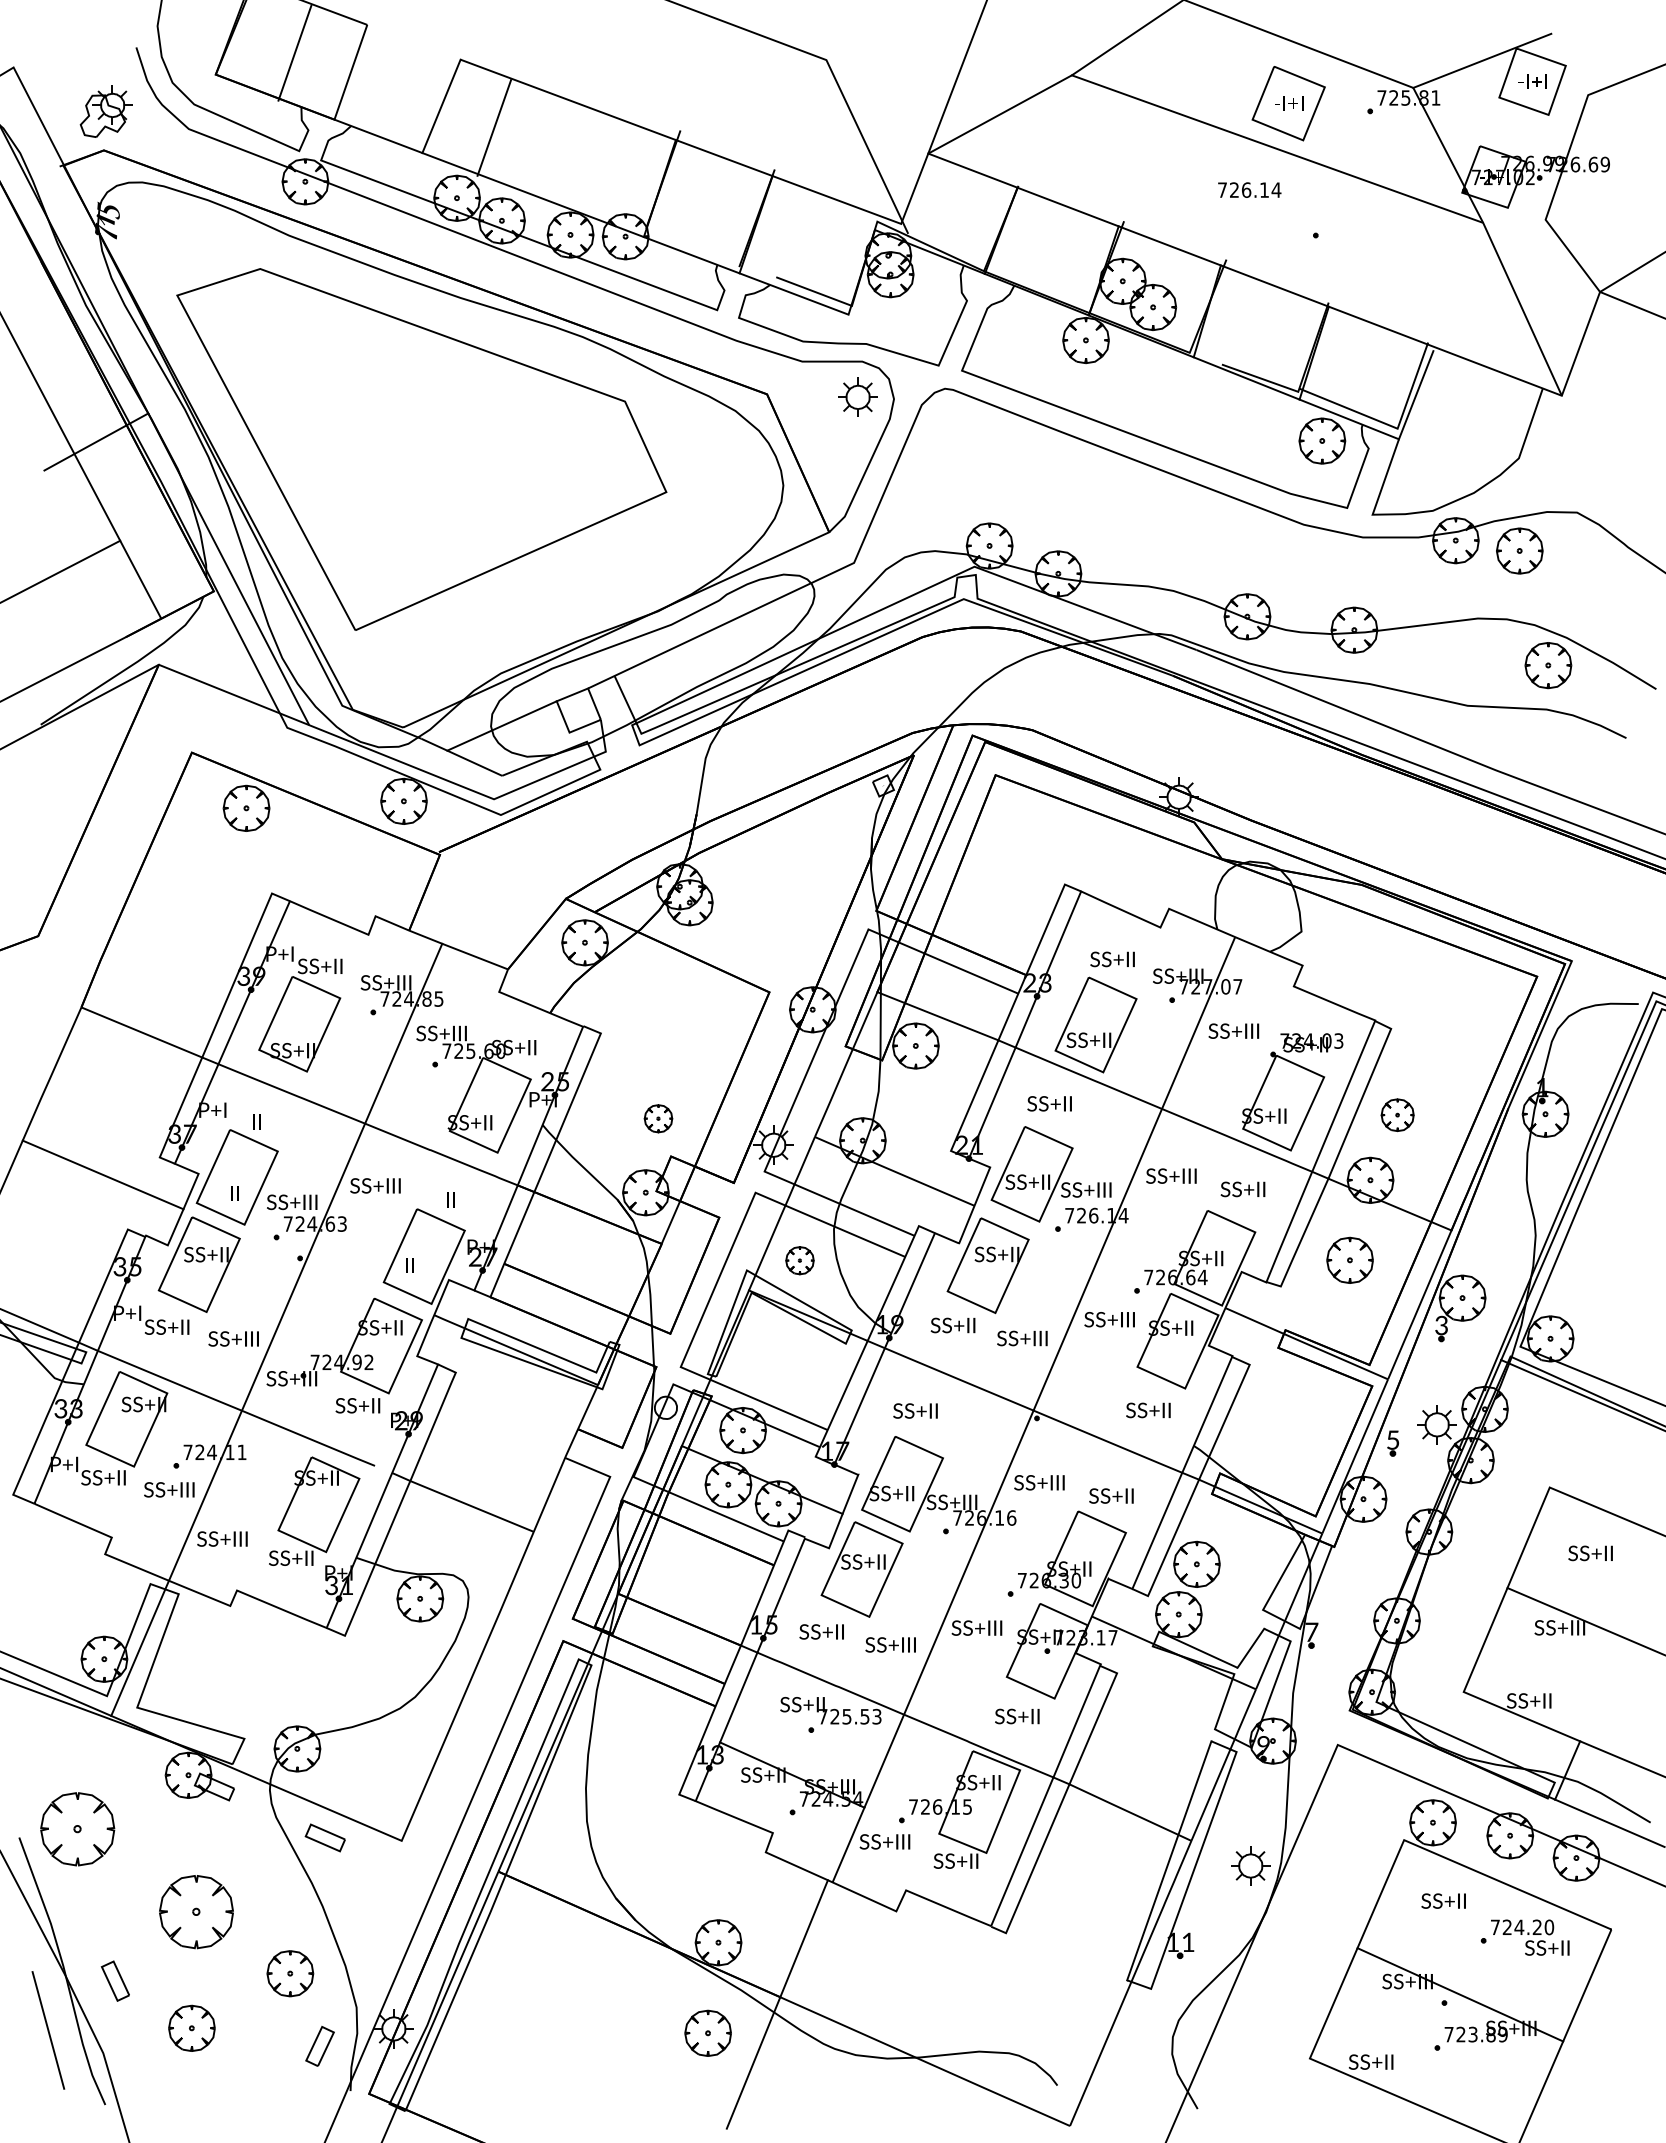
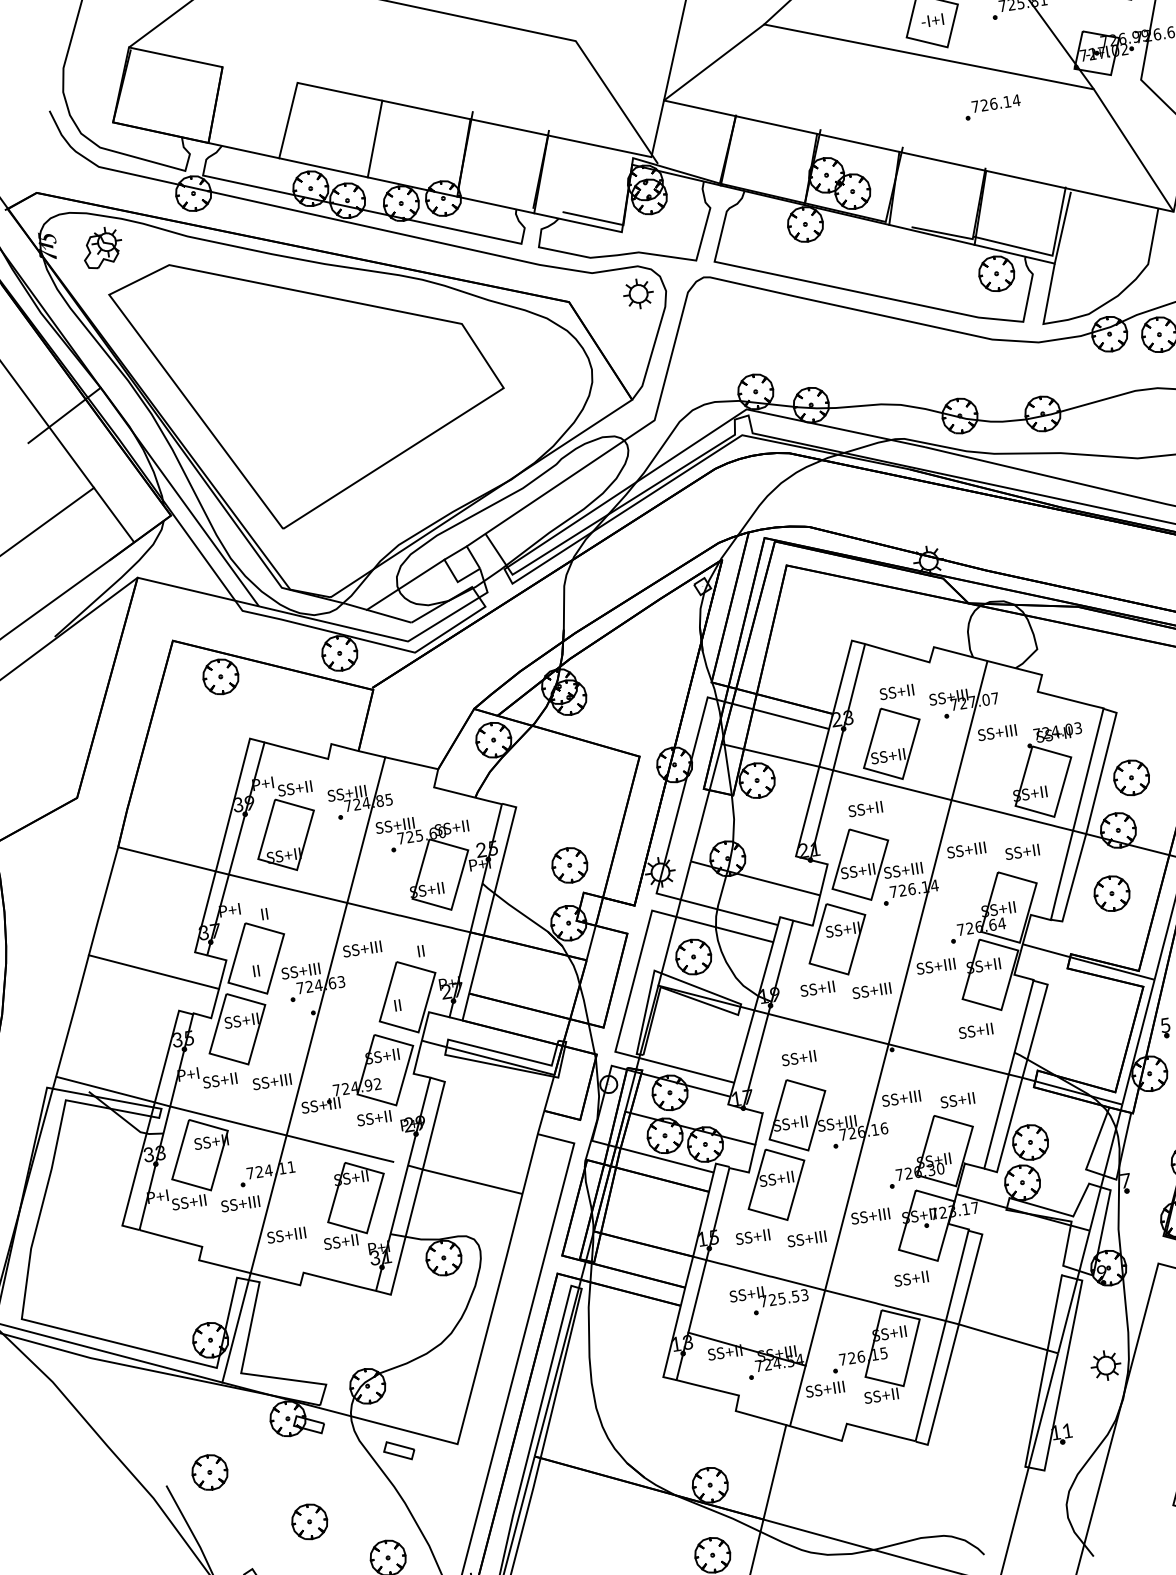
line: (294, 52) -> (215, 104), moved
part: (105, 111) -> (102, 247), moved
line: (494, 127) -> (375, 138), moved
text: (1249, 189) -> (995, 103), moved
part: (1397, 1114) -> (1131, 777), size x1.43
part: (658, 1118) -> (569, 865), size x1.67
part: (799, 1260) -> (693, 957), size x1.67
part: (77, 1828) -> (209, 1472), size x0.62
part: (196, 1911) -> (309, 1521), size x0.62

